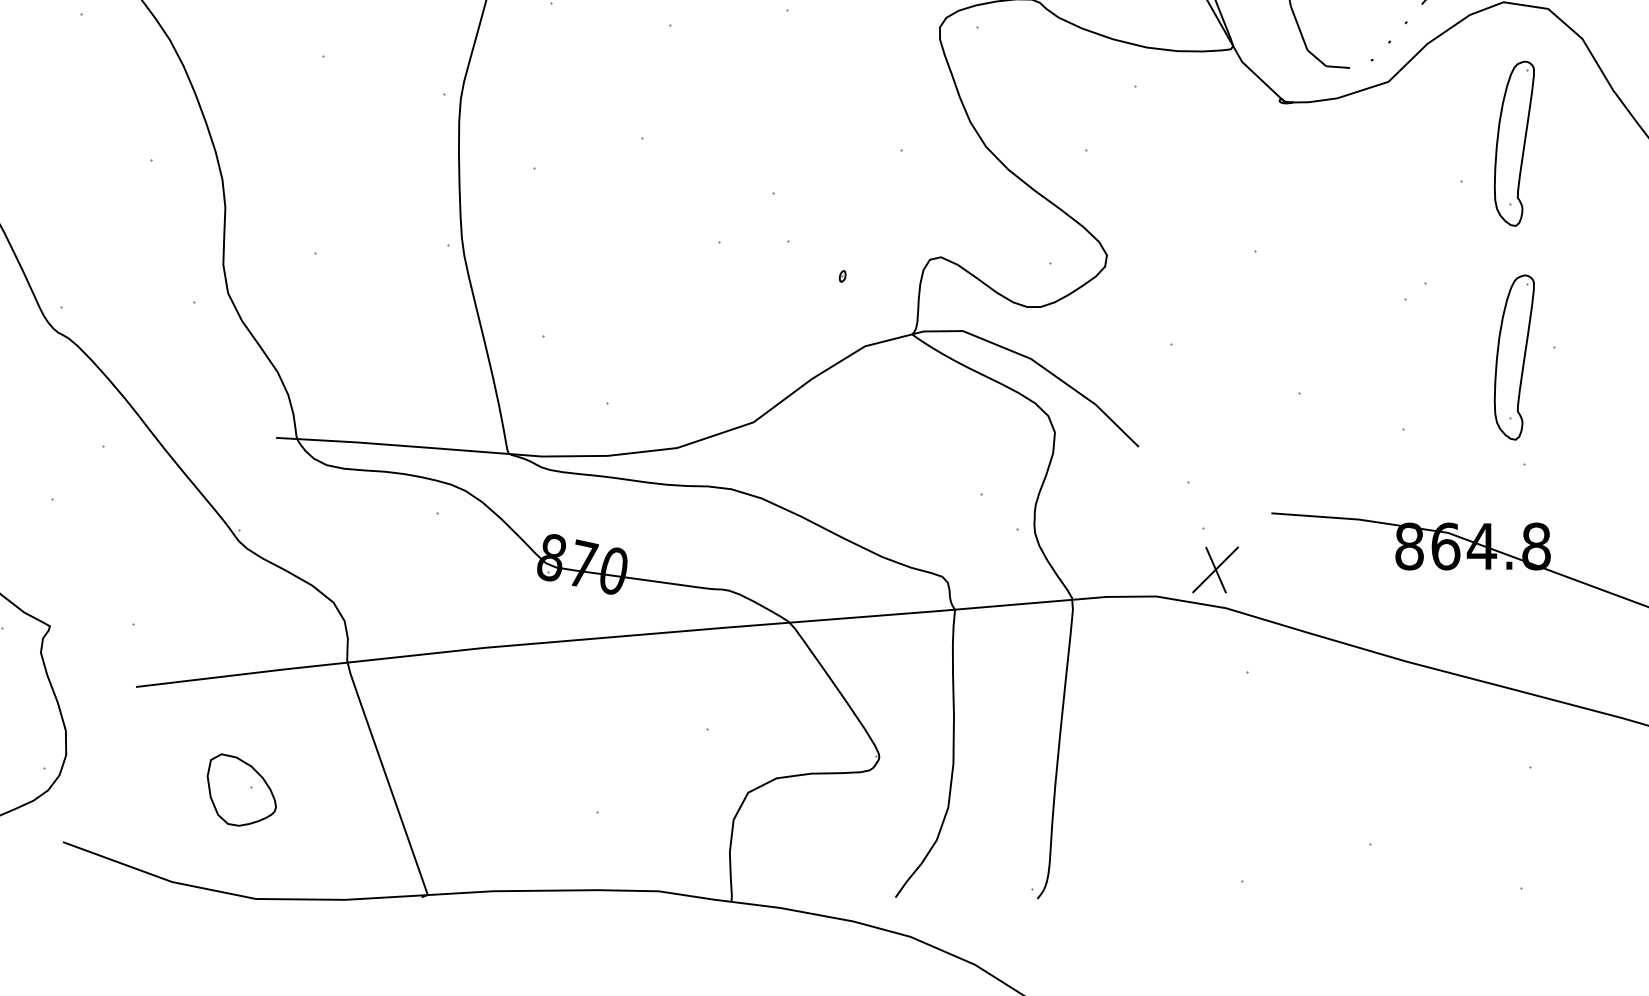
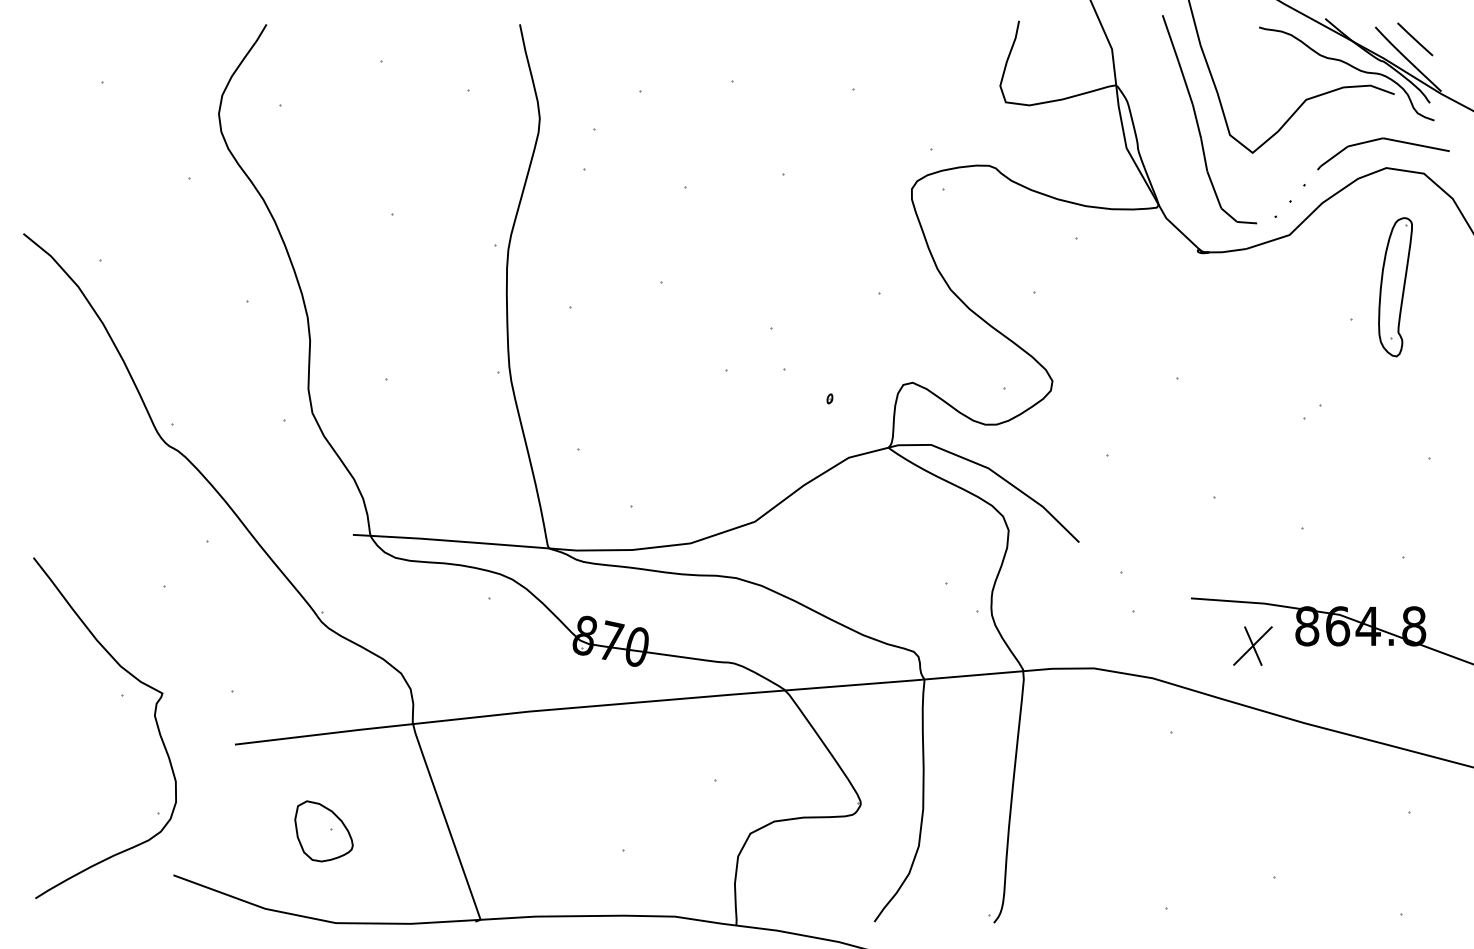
part: (1514, 357) -> (1395, 467), removed
part: (1215, 569) -> (1252, 645), moved

